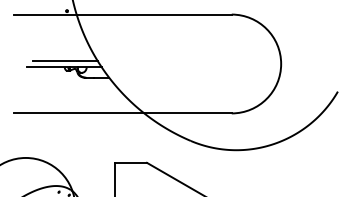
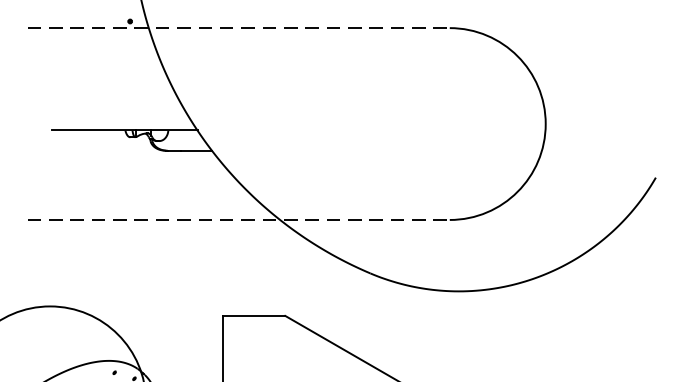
line: (123, 14) -> (239, 27), solid -> dashed
line: (65, 60) -> (127, 117), removed
line: (123, 113) -> (239, 220), solid -> dashed

